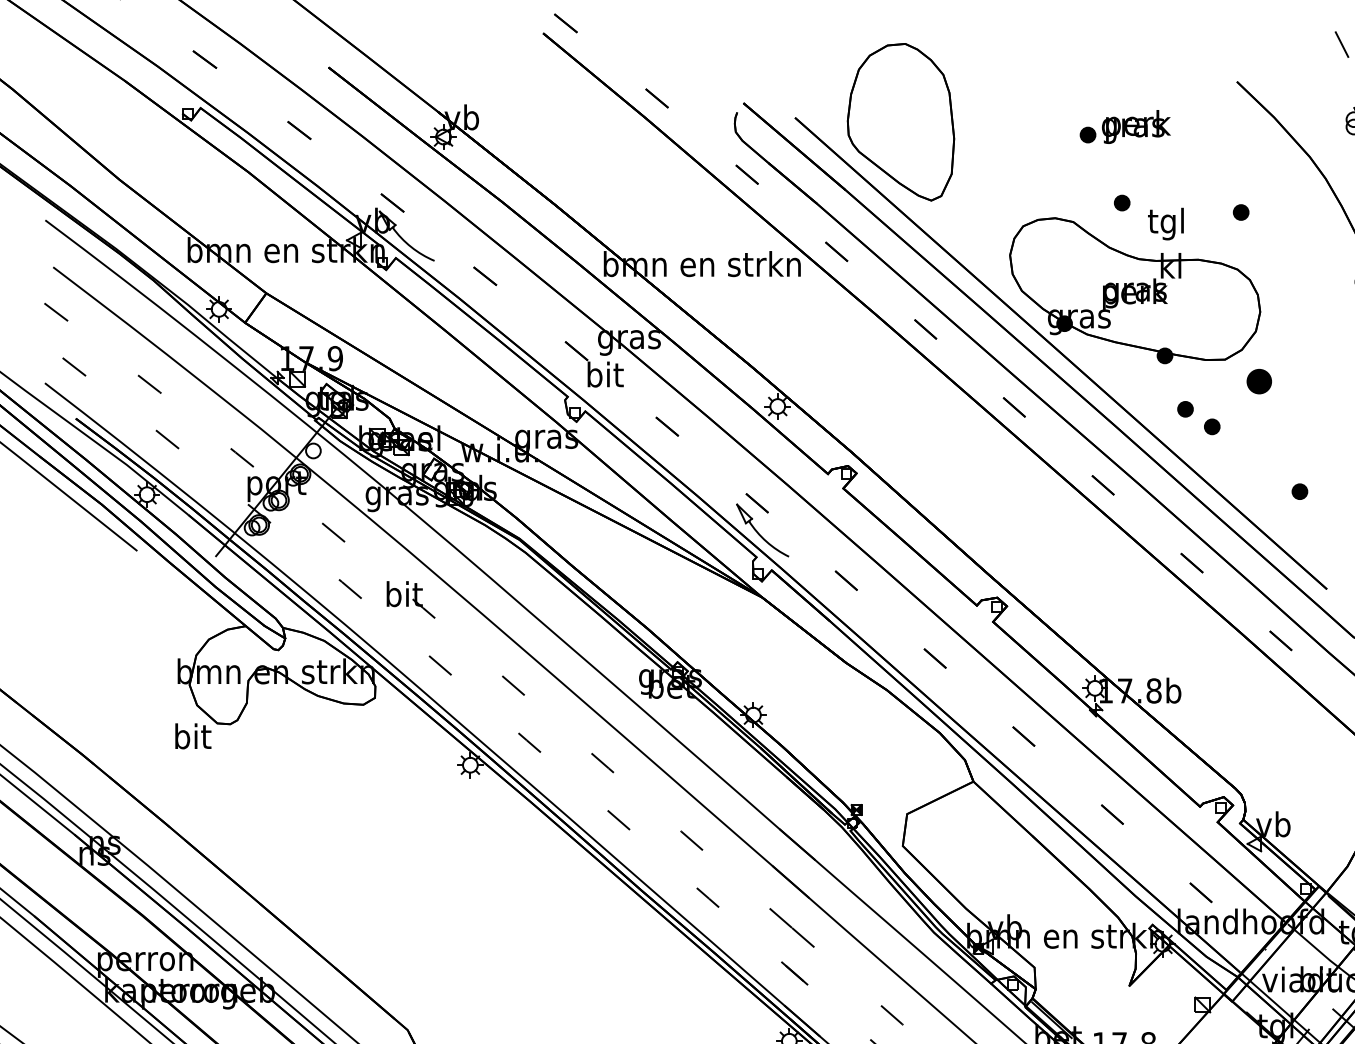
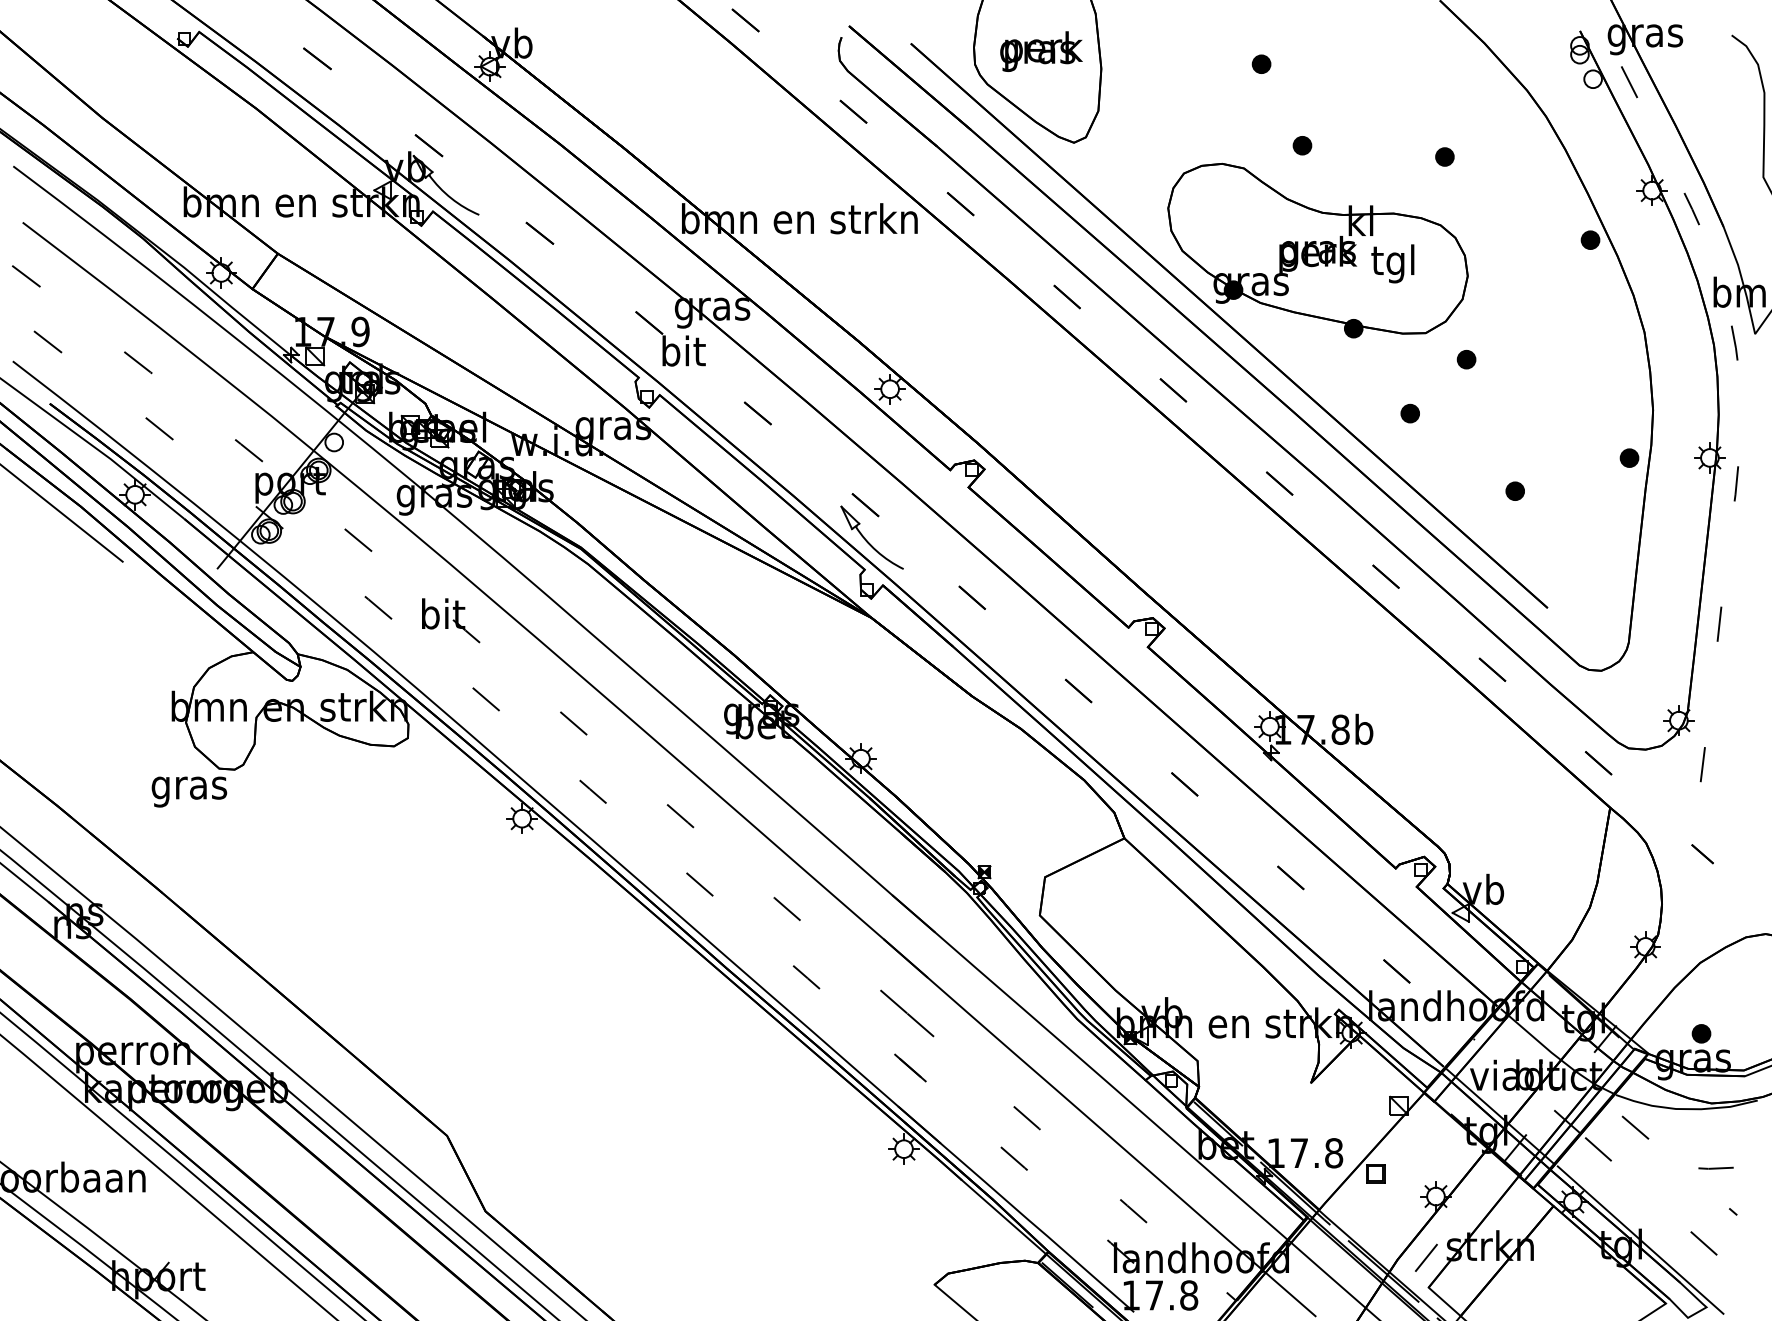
text: (1136, 126) -> (1041, 51), moved
text: (1165, 223) -> (1392, 263), moved
part: (1259, 381) -> (1466, 359), size x0.62
part: (1184, 409) -> (1377, 392), removed
text: (192, 739) -> (189, 787), bit -> gras

